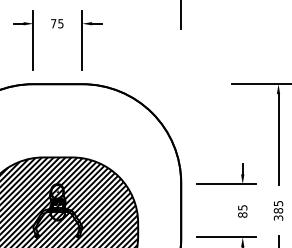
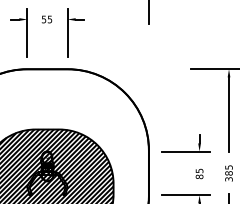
text: (53, 23) -> (43, 19), 75 -> 55

